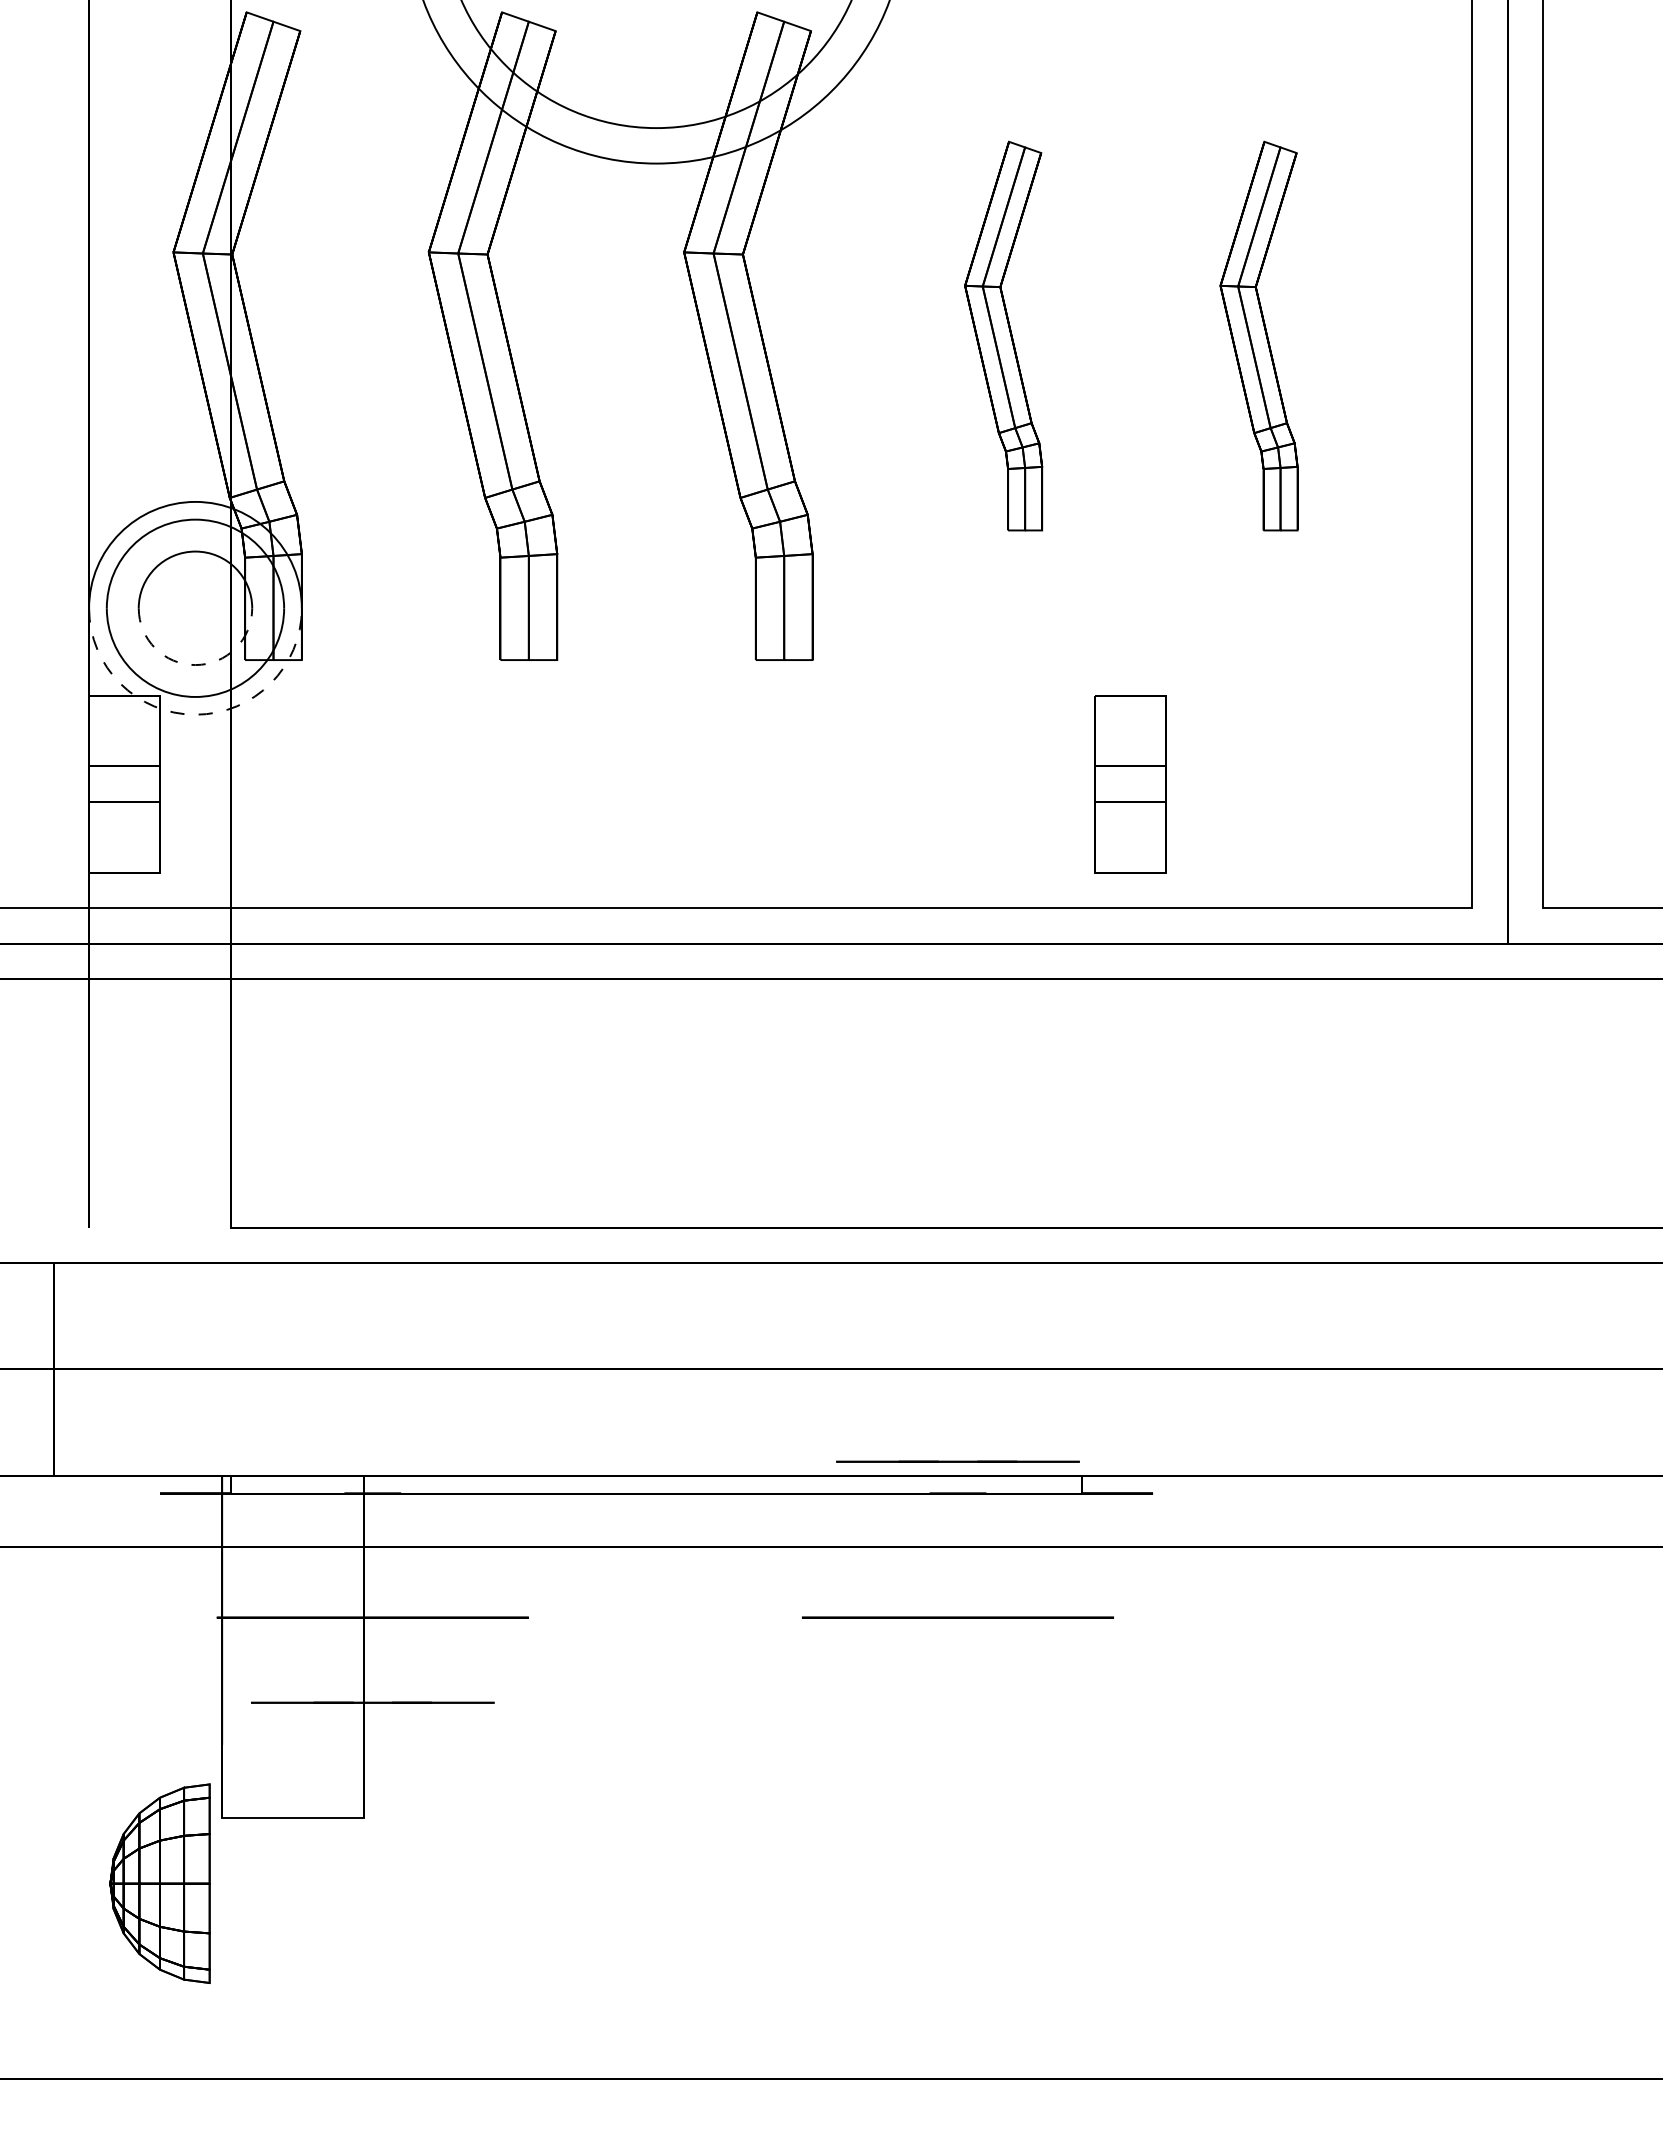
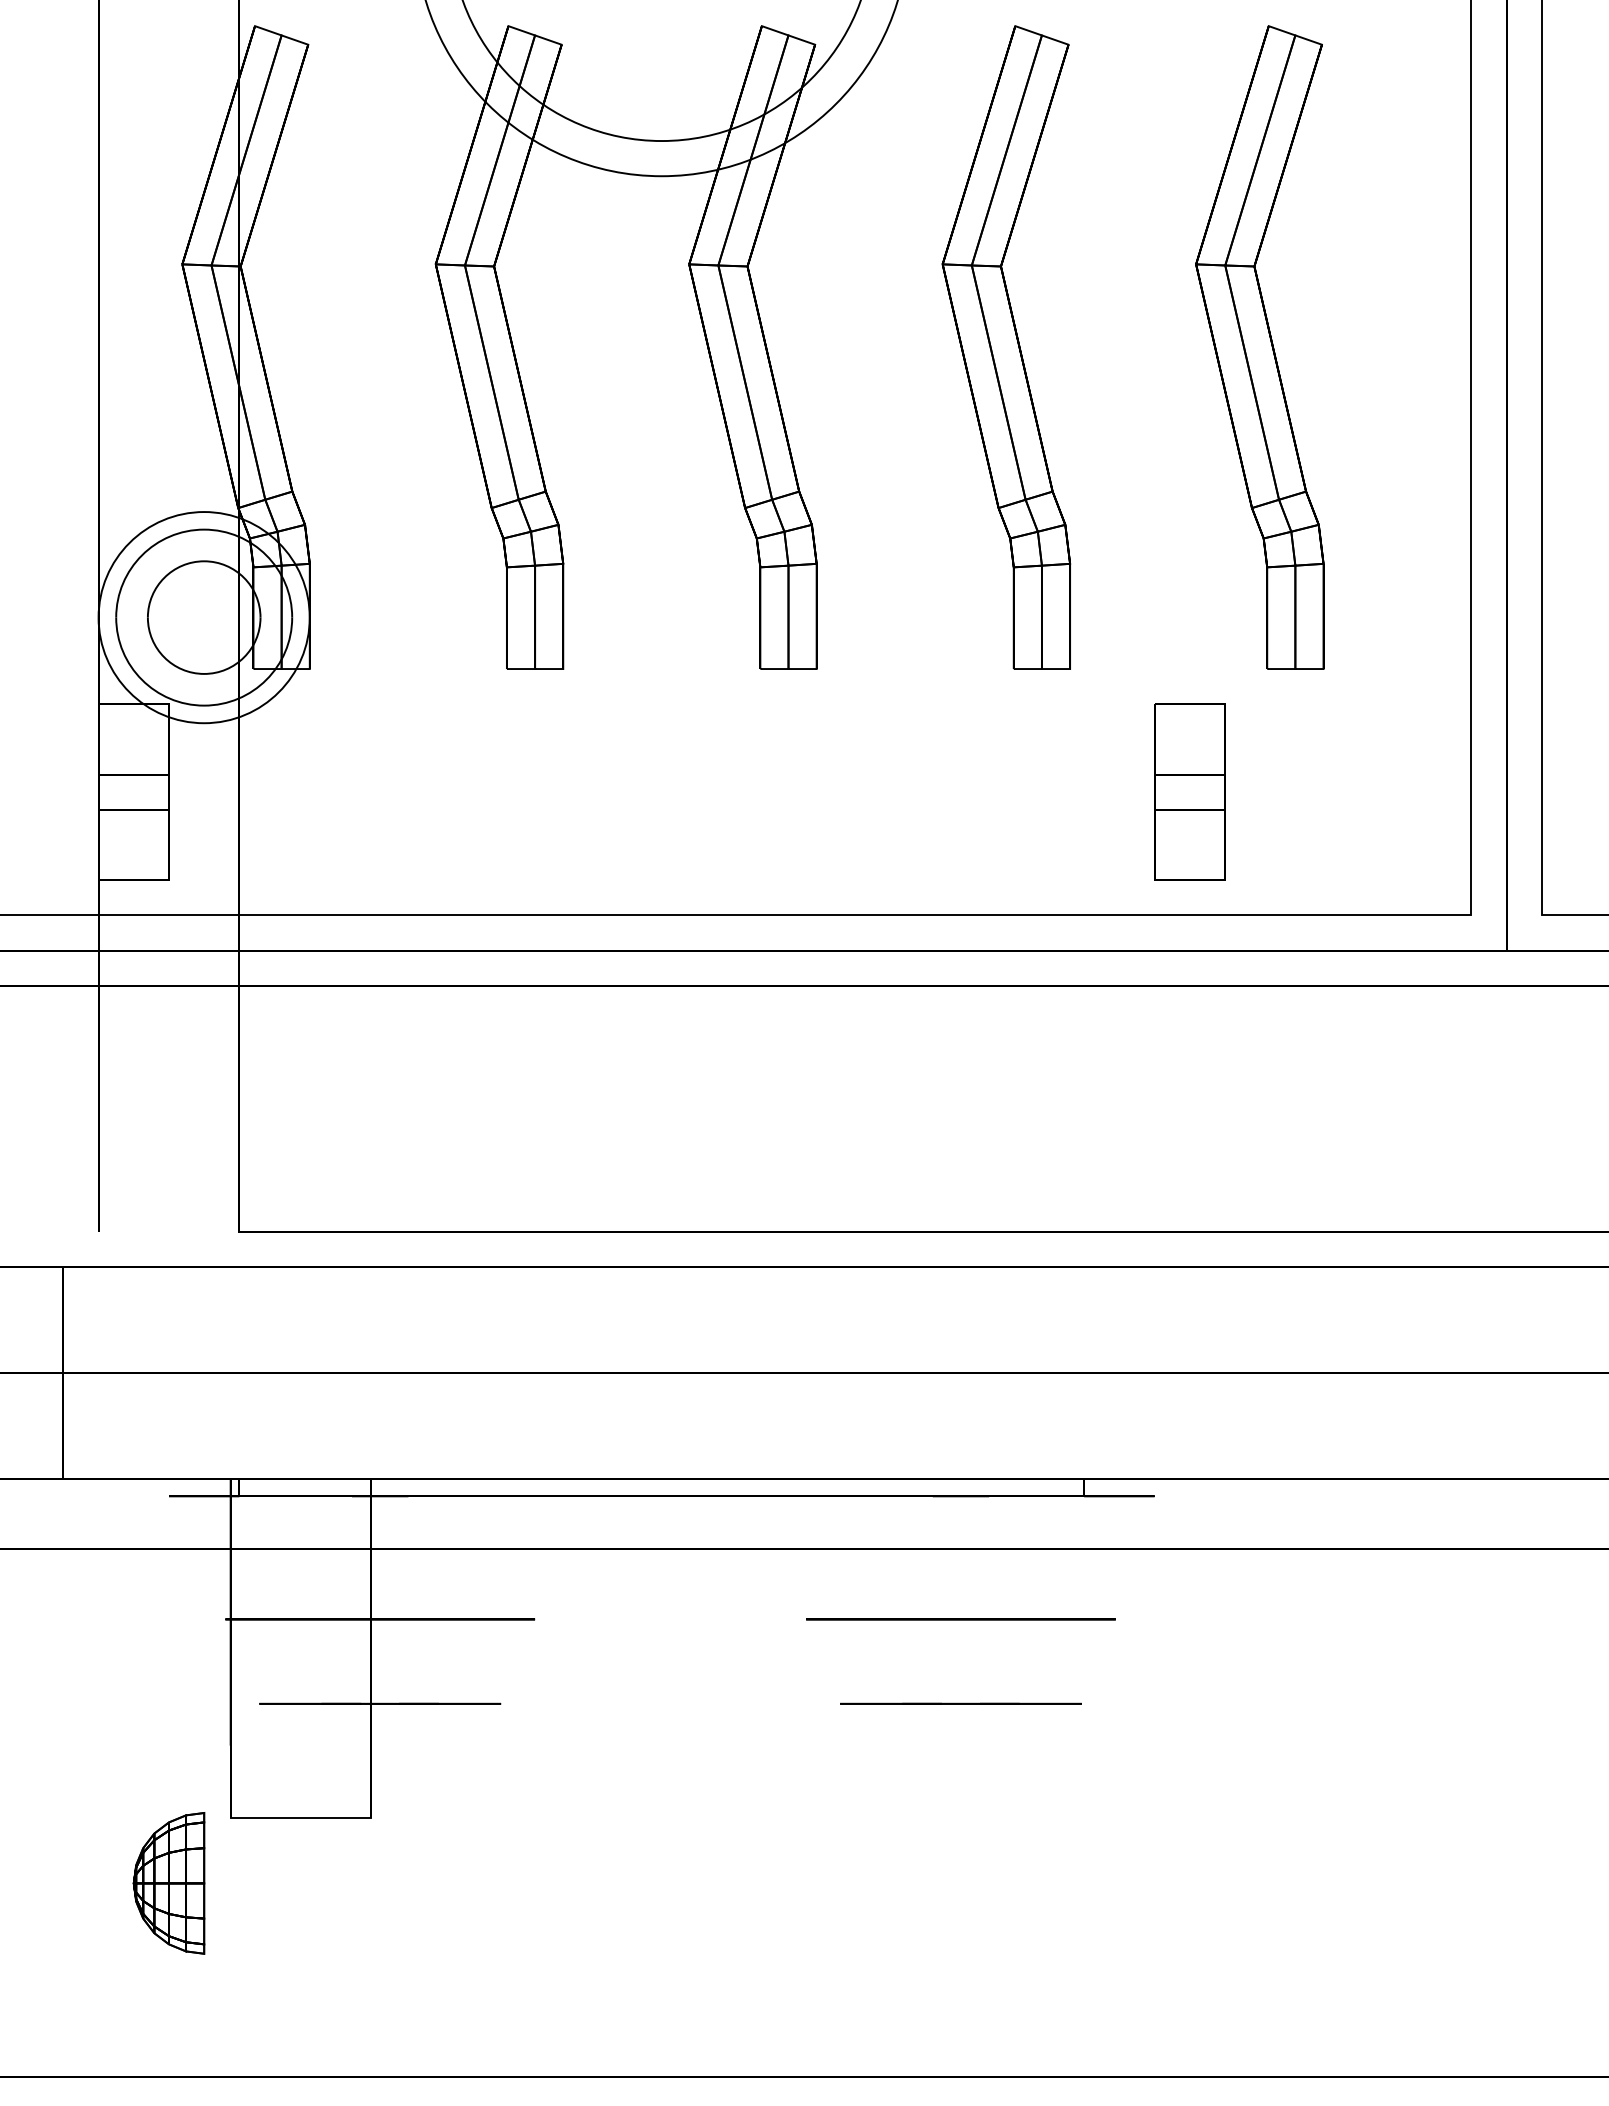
part: (1003, 335) -> (1006, 346), size x1.67
part: (1258, 335) -> (1259, 346), size x1.67
arc: (195, 665) -> (204, 674), dashed -> solid
arc: (195, 714) -> (204, 723), dashed -> solid
part: (1130, 784) -> (1189, 792), moved
line: (957, 1461) -> (960, 1703), moved
part: (159, 1883) -> (168, 1883), size x0.71

